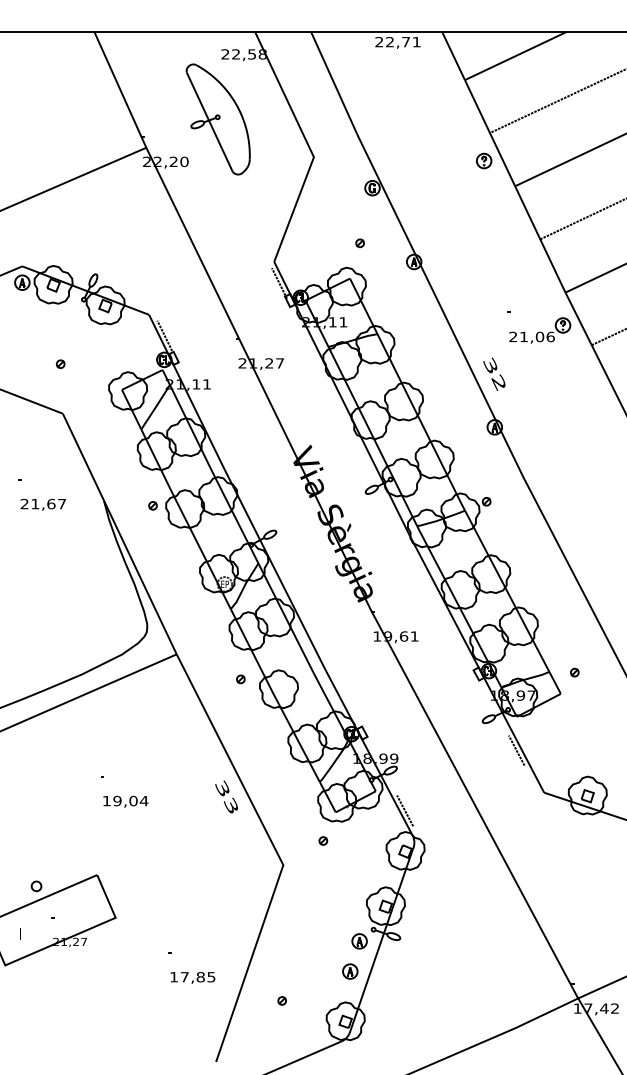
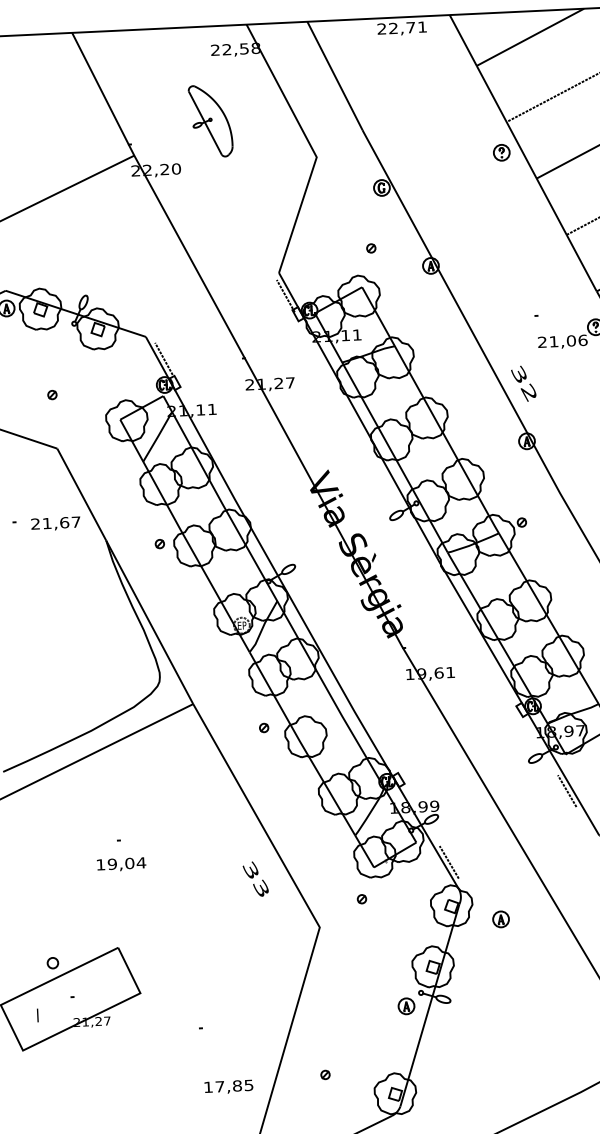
part: (217, 119) -> (210, 121), size x0.6
text: (42, 504) -> (55, 523), moved
text: (226, 796) -> (255, 878), moved
text: (125, 801) -> (121, 864), moved
part: (350, 971) -> (501, 919), moved
text: (192, 977) -> (228, 1086), moved

